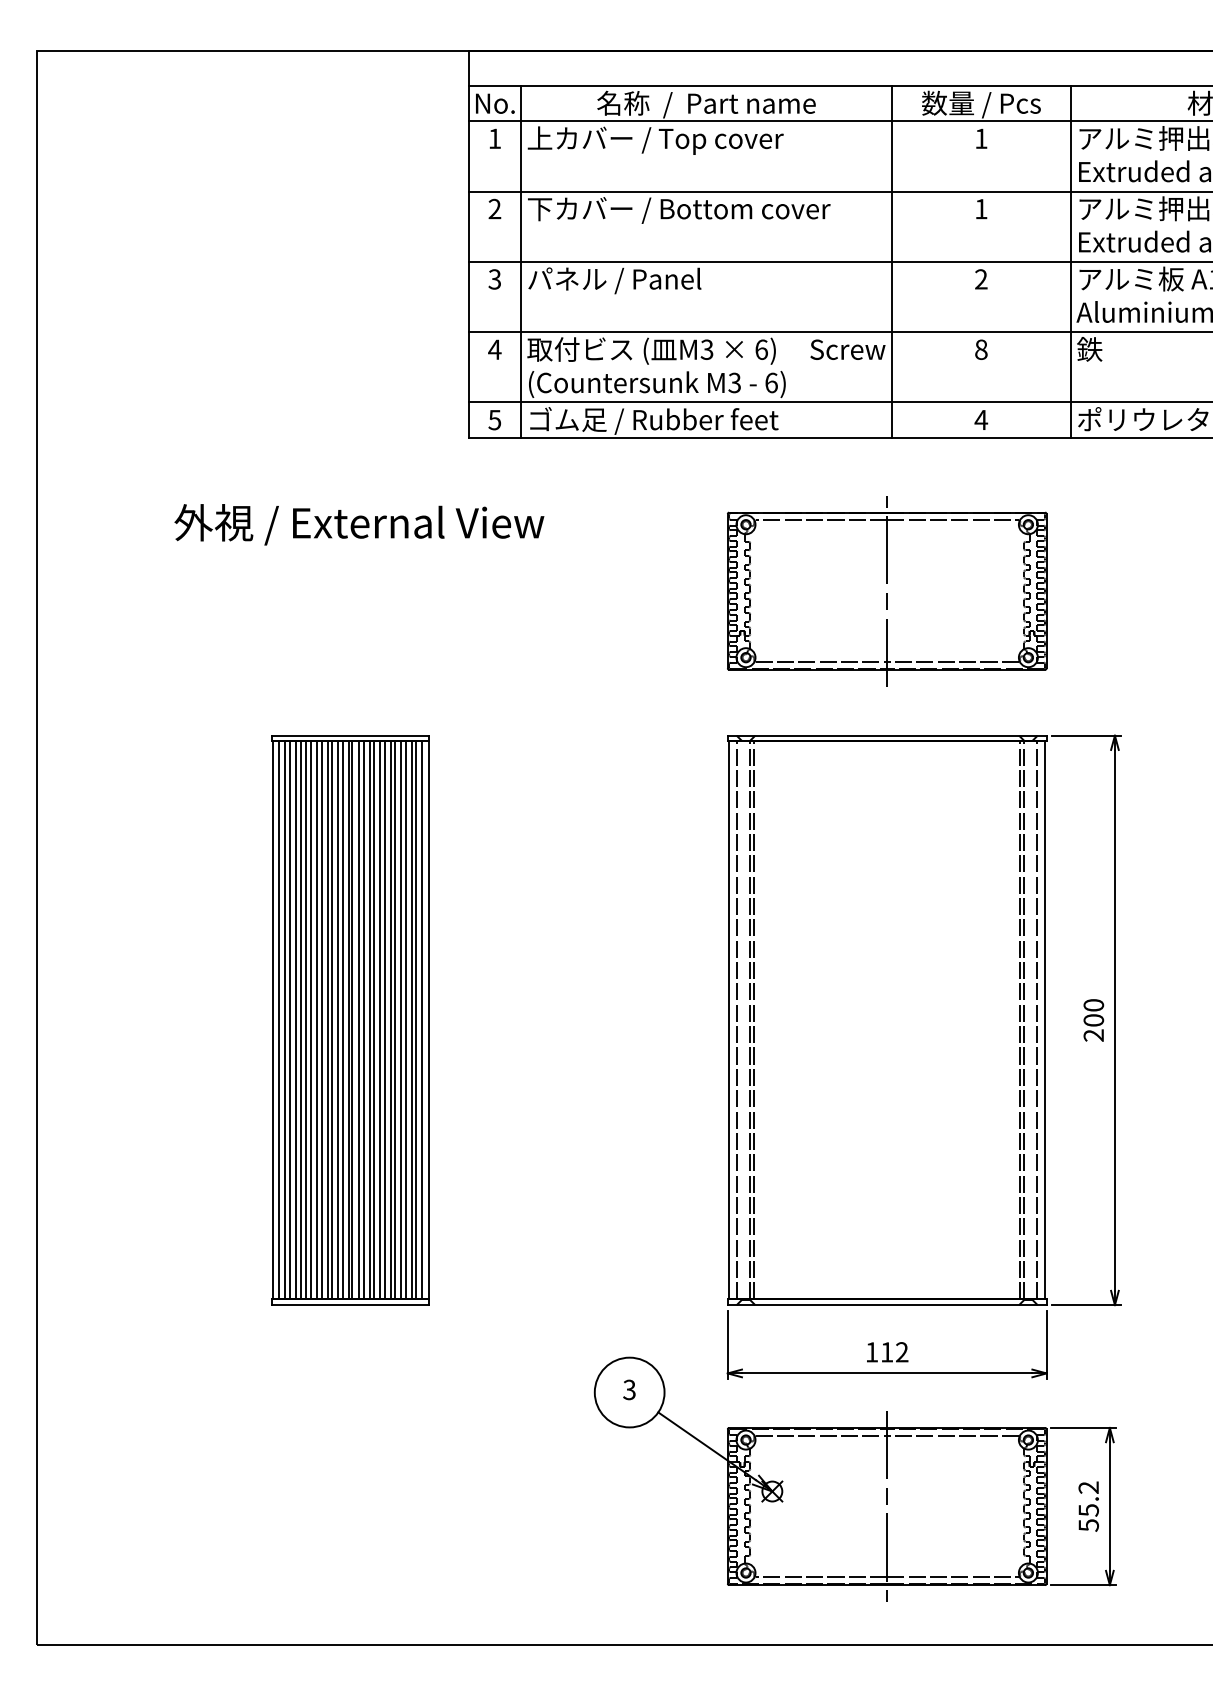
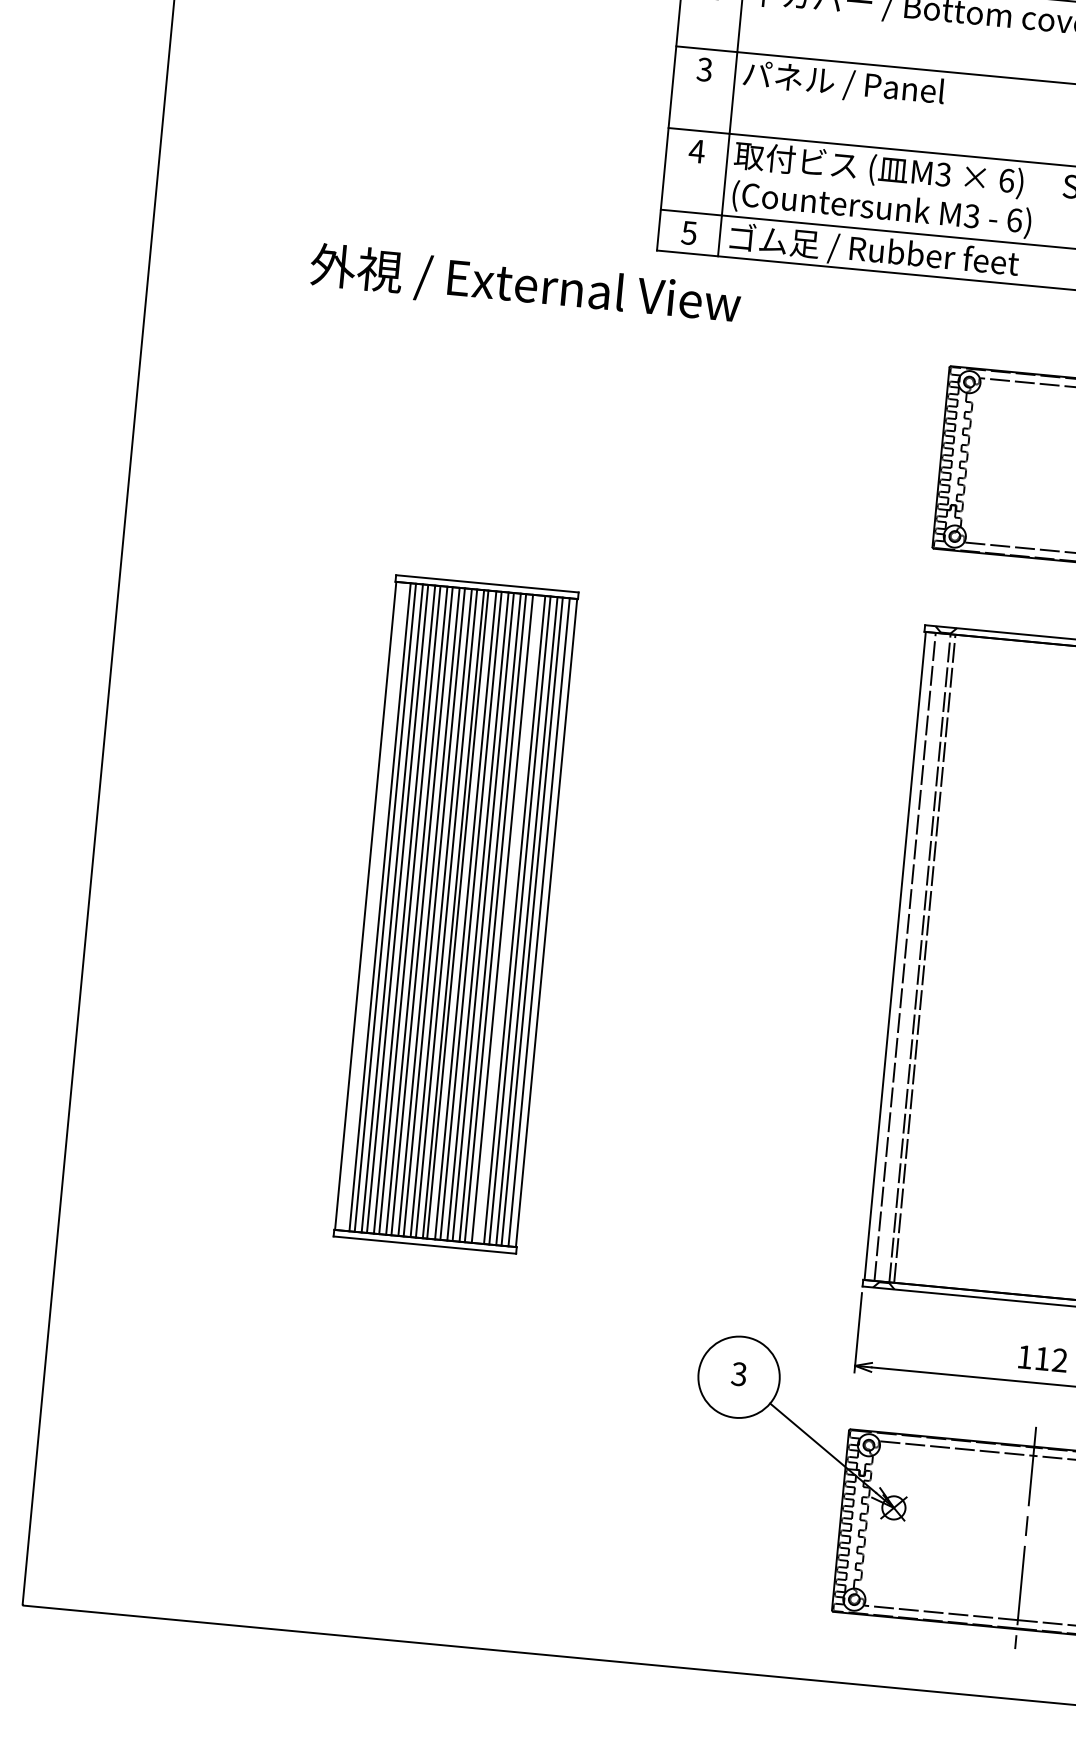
text: (359, 524) -> (525, 286), moved
line: (279, 1020) -> (373, 906), removed
line: (395, 1020) -> (507, 919), removed

